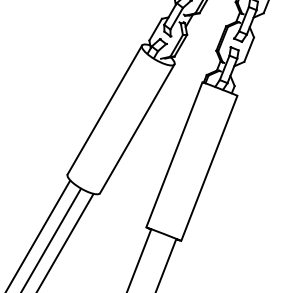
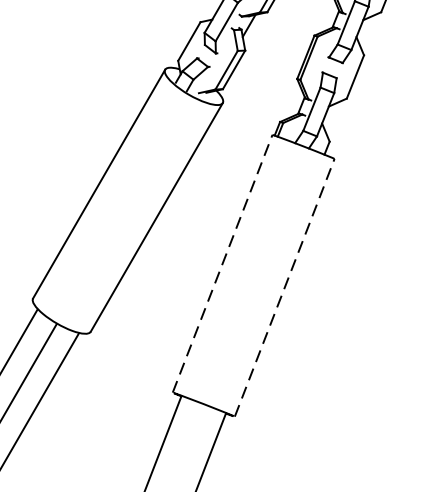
line: (174, 154) -> (222, 263), solid -> dashed
line: (209, 168) -> (284, 287), solid -> dashed

